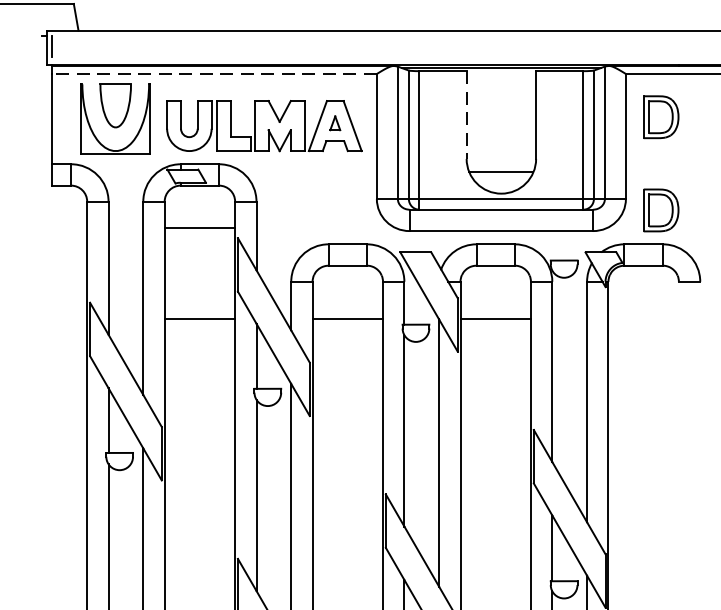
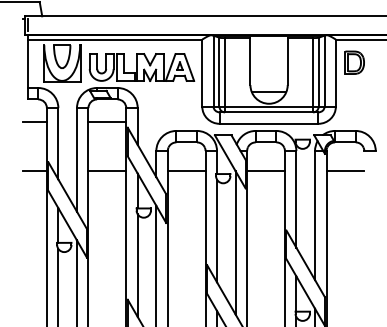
line: (213, 73) -> (114, 39), dashed -> solid
line: (466, 114) -> (250, 61), dashed -> solid
part: (660, 209) -> (354, 112), removed
line: (64, 228) -> (34, 122), added
line: (64, 319) -> (34, 171), added
line: (643, 319) -> (345, 171), added

